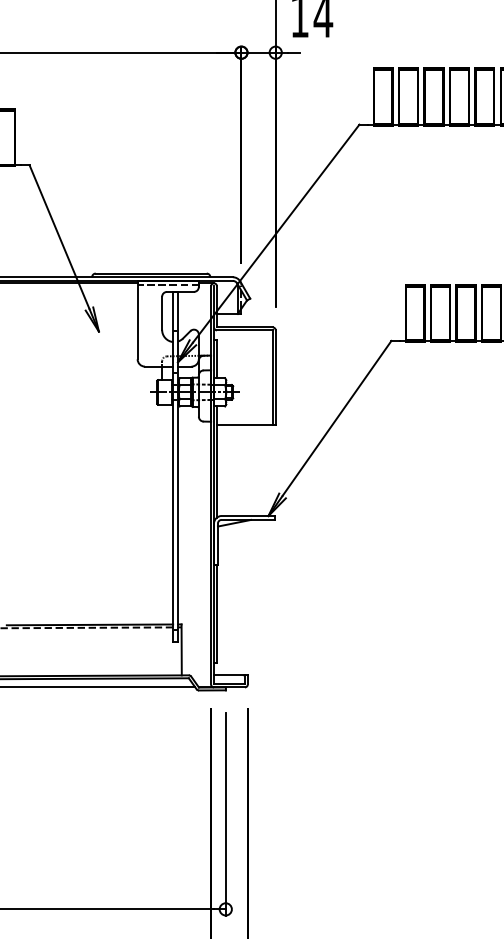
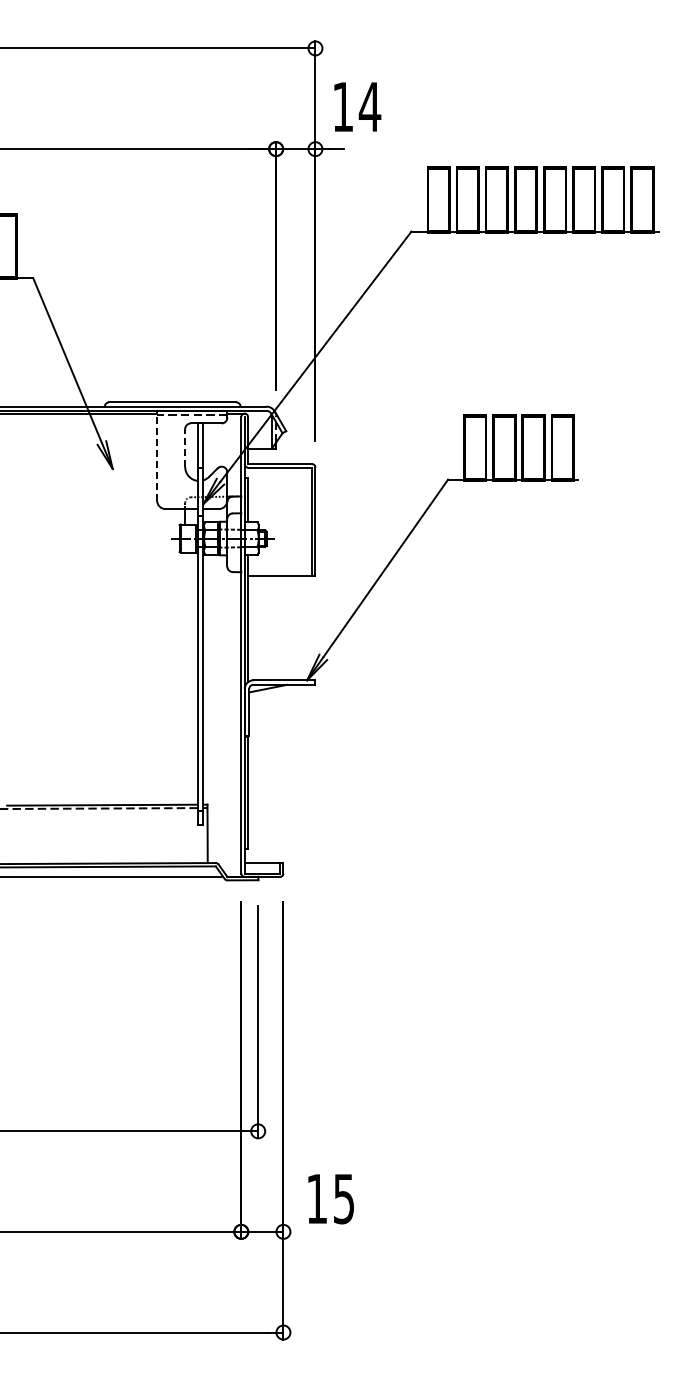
line: (162, 313) -> (185, 448), solid -> dashed
line: (137, 319) -> (157, 455), solid -> dashed

